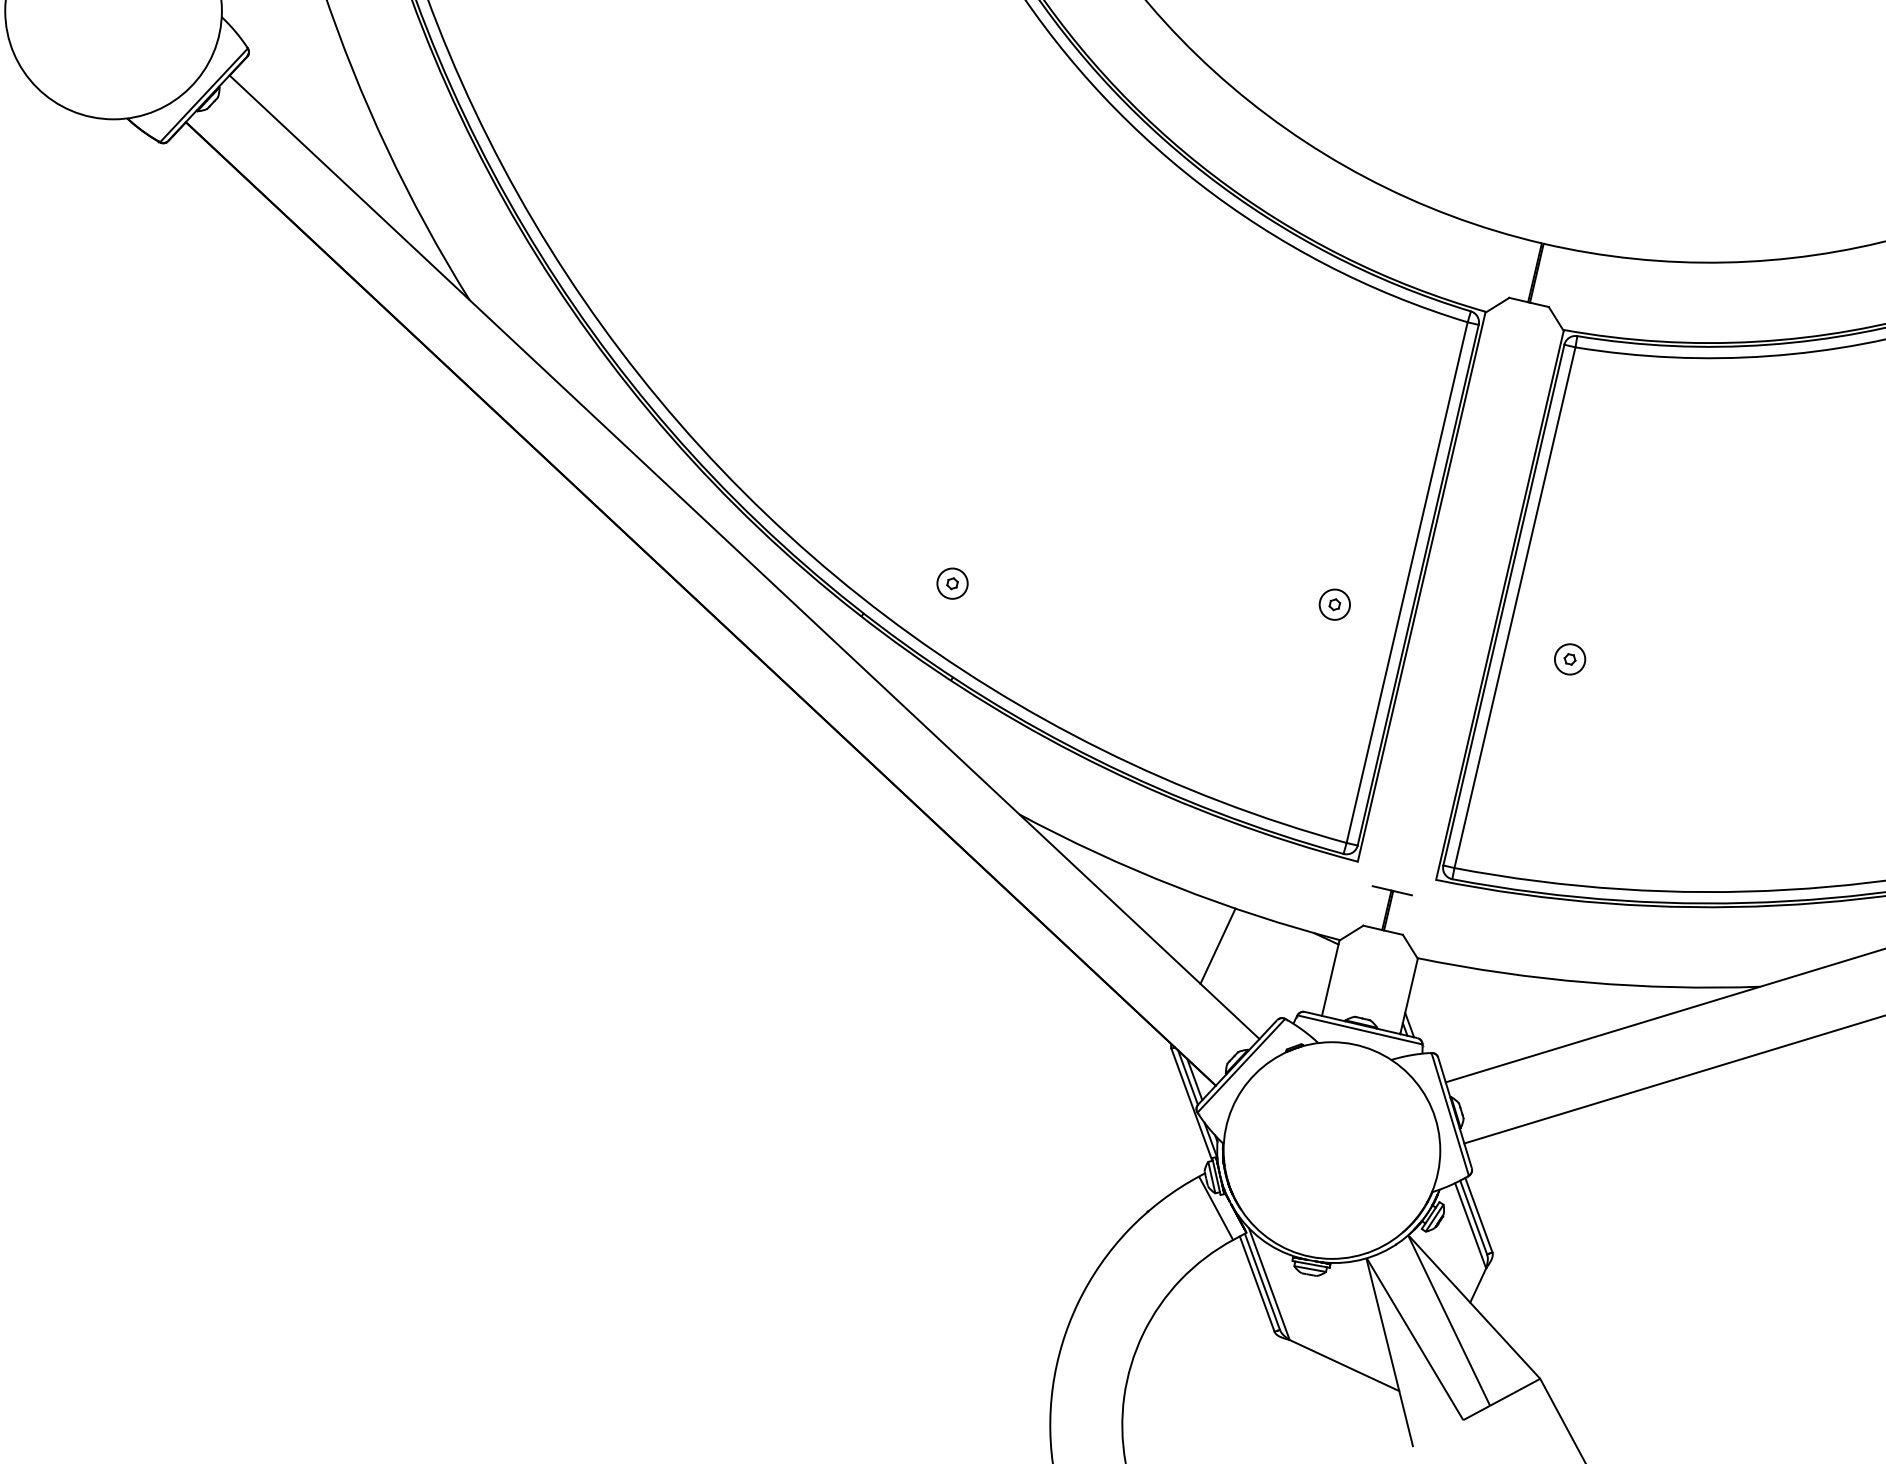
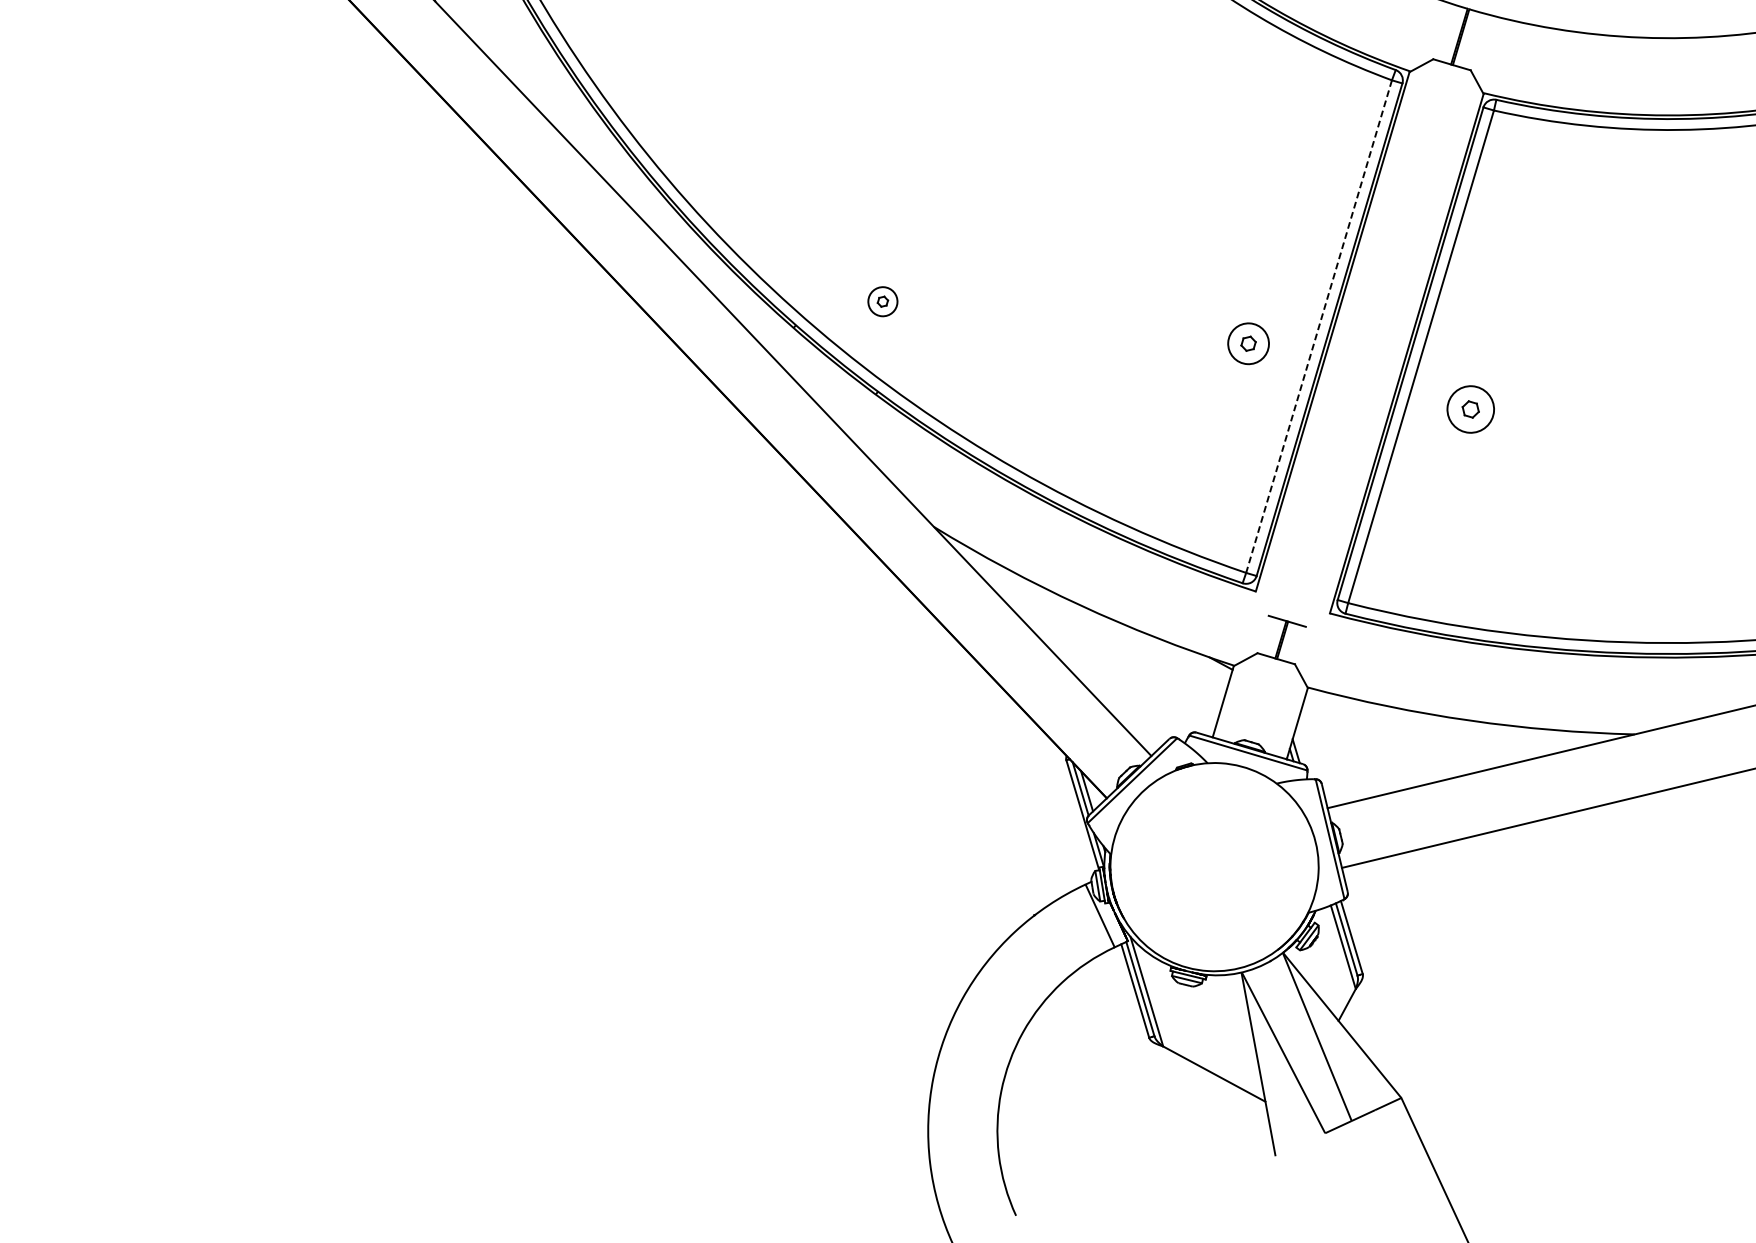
line: (1407, 583) -> (1319, 327), solid -> dashed
part: (1334, 604) -> (1248, 343), size x1.4
part: (1570, 659) -> (1471, 409), size x1.6
line: (1217, 945) -> (1116, 663), removed

